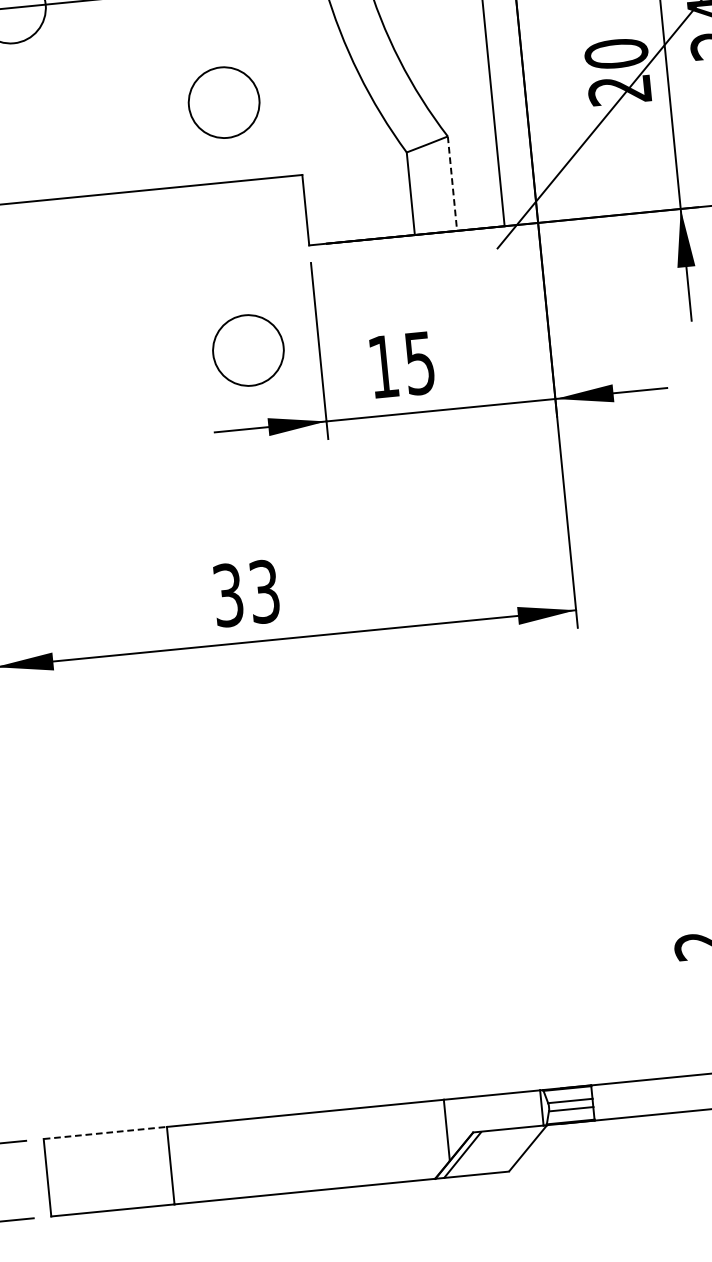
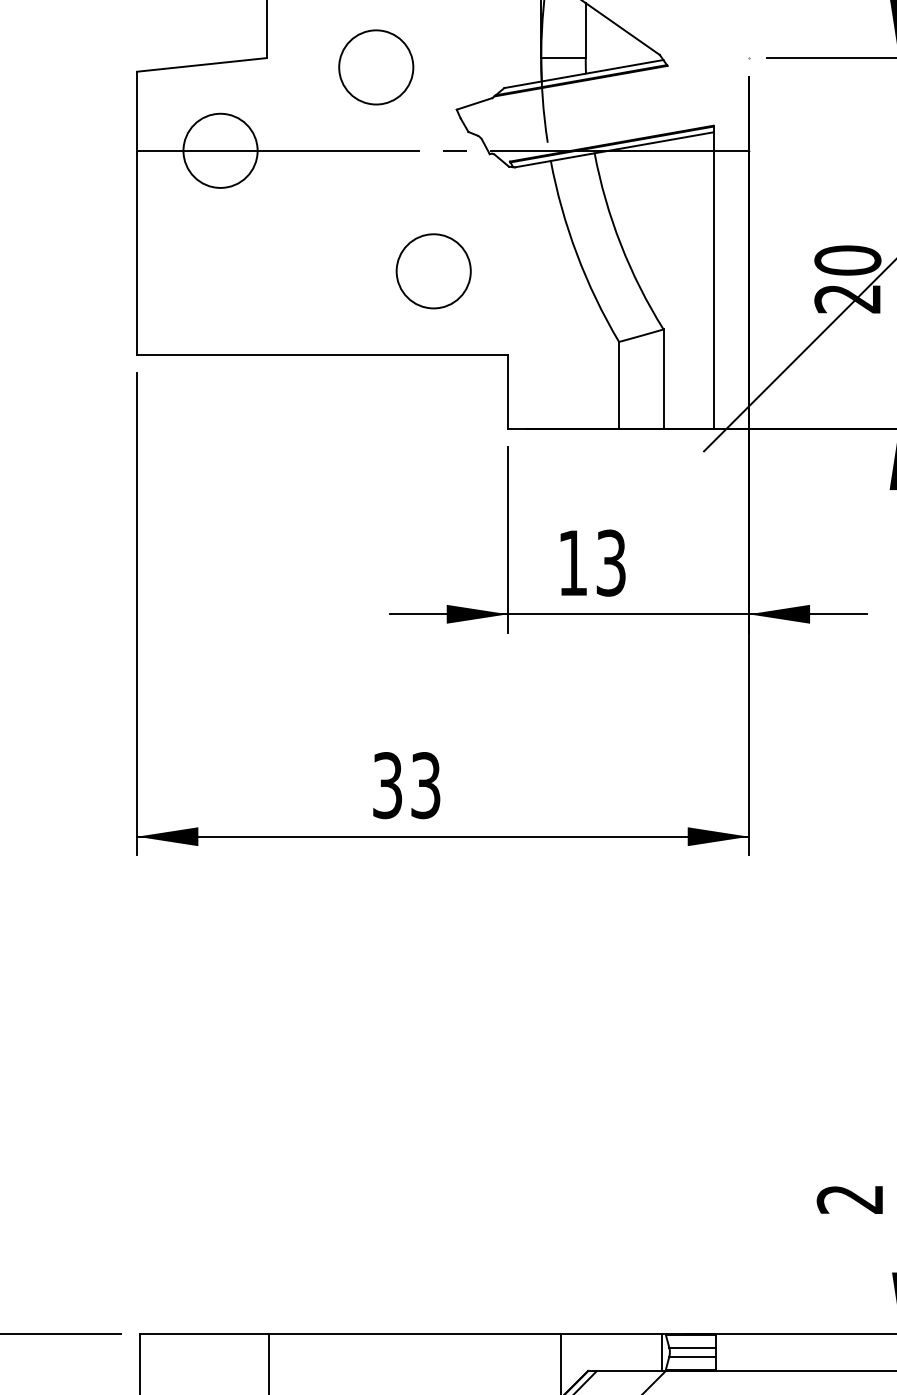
line: (452, 183) -> (663, 379), dashed -> solid
circle: (248, 350) -> (433, 532), removed
text: (420, 362) -> (611, 562), 15 -> 13
line: (105, 1132) -> (204, 1333), dashed -> solid

